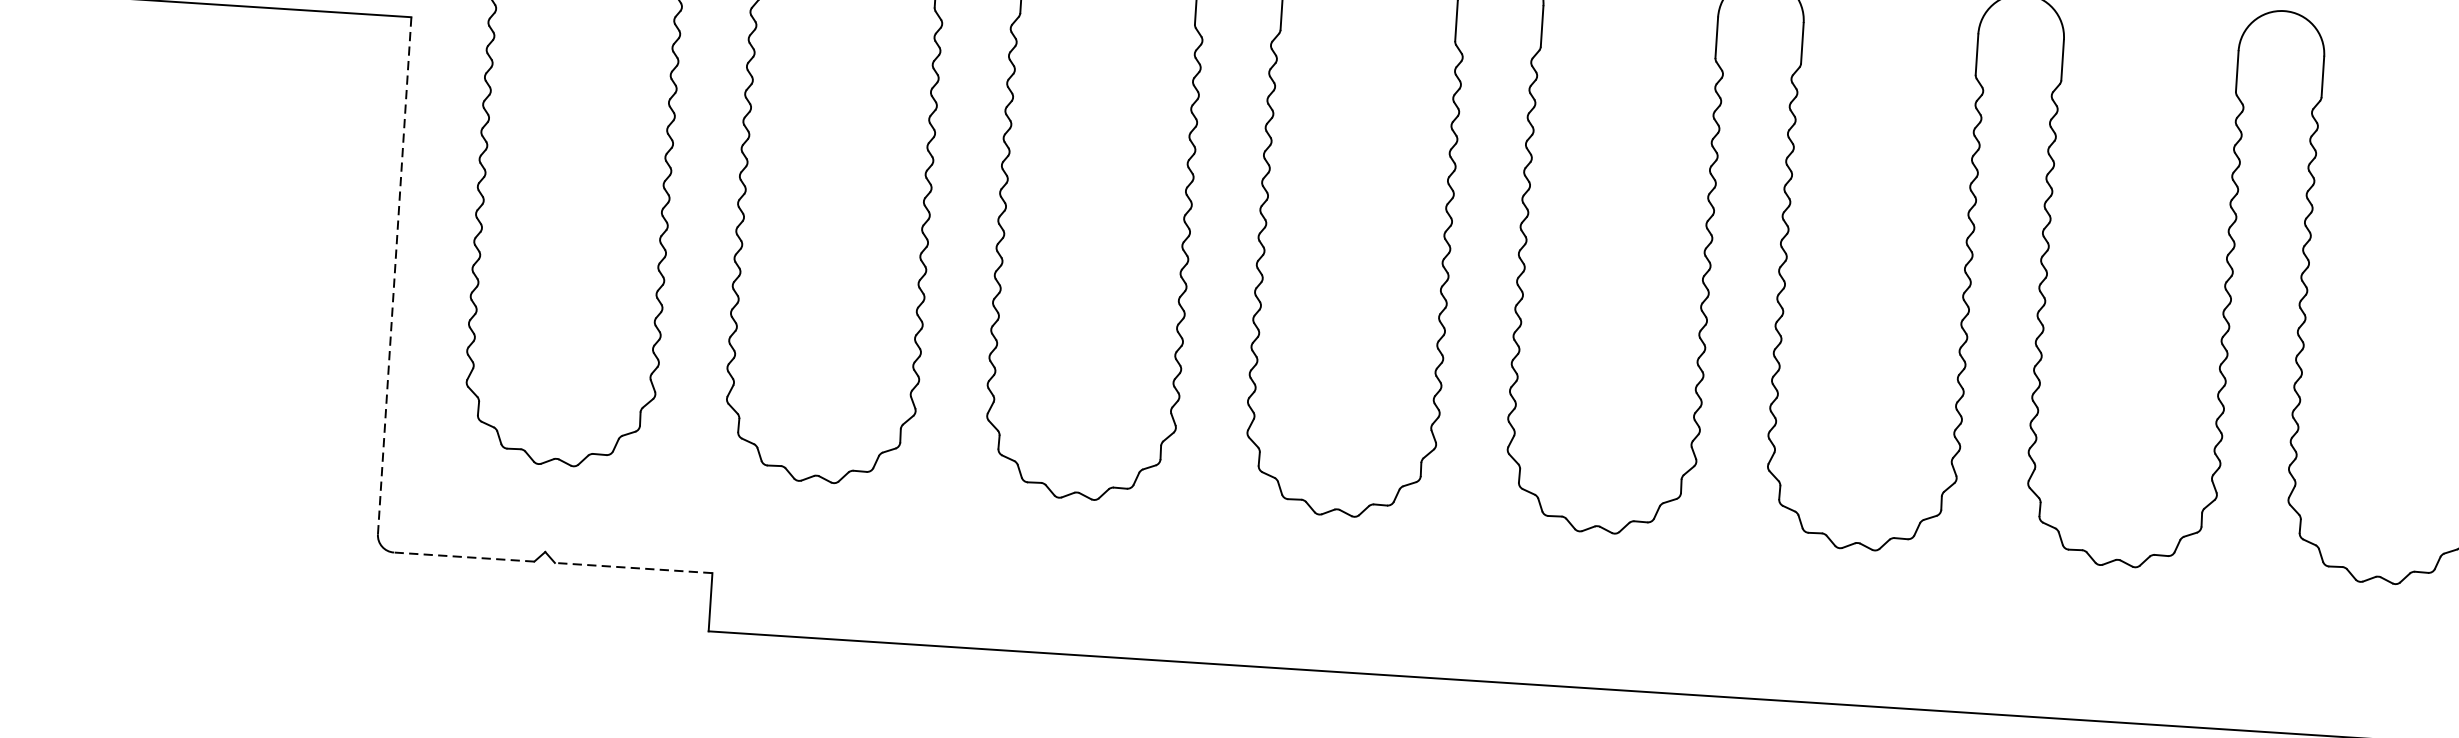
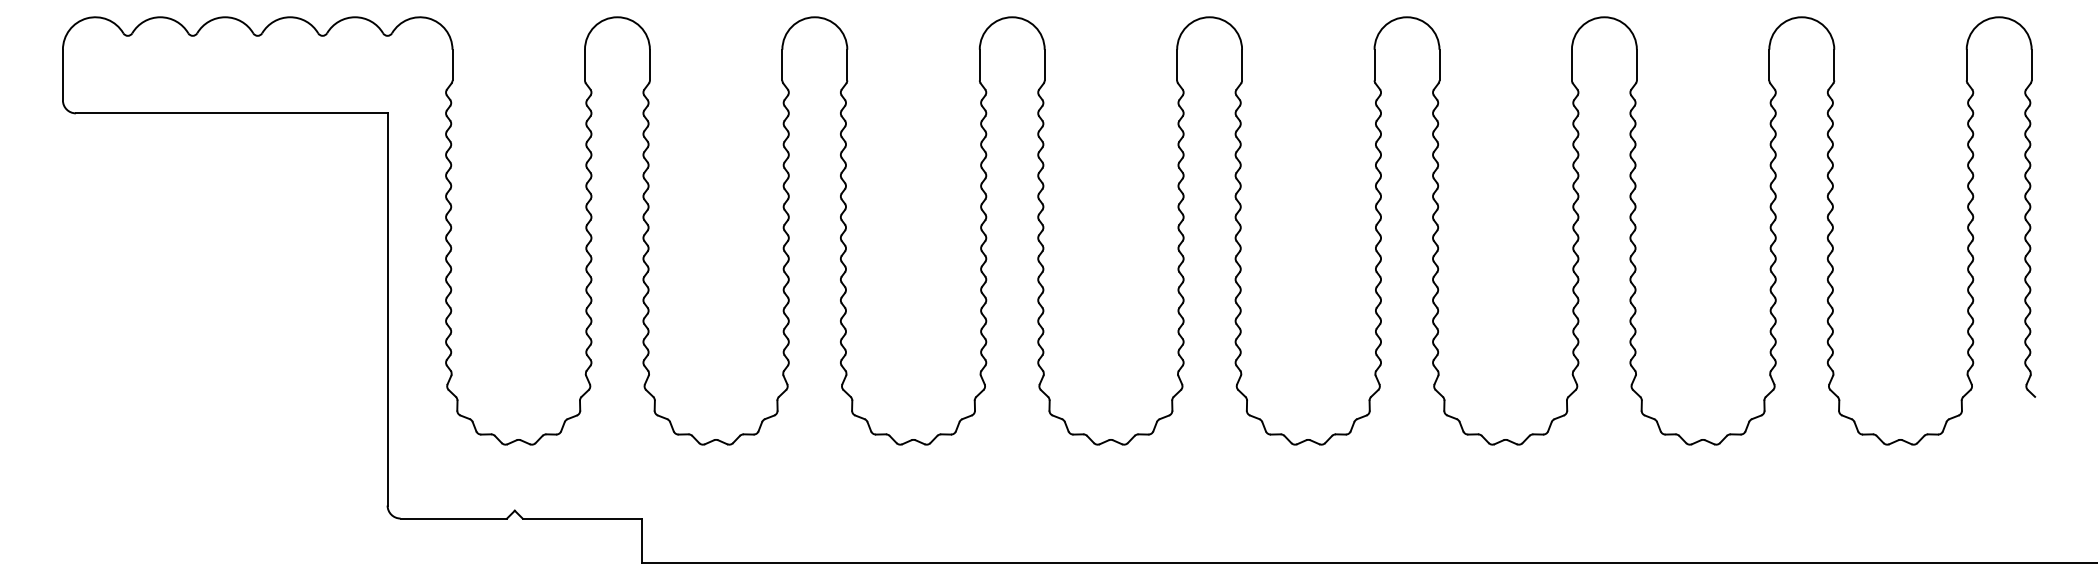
line: (394, 274) -> (387, 308), dashed -> solid
line: (463, 556) -> (453, 518), dashed -> solid
line: (633, 567) -> (582, 518), dashed -> solid

